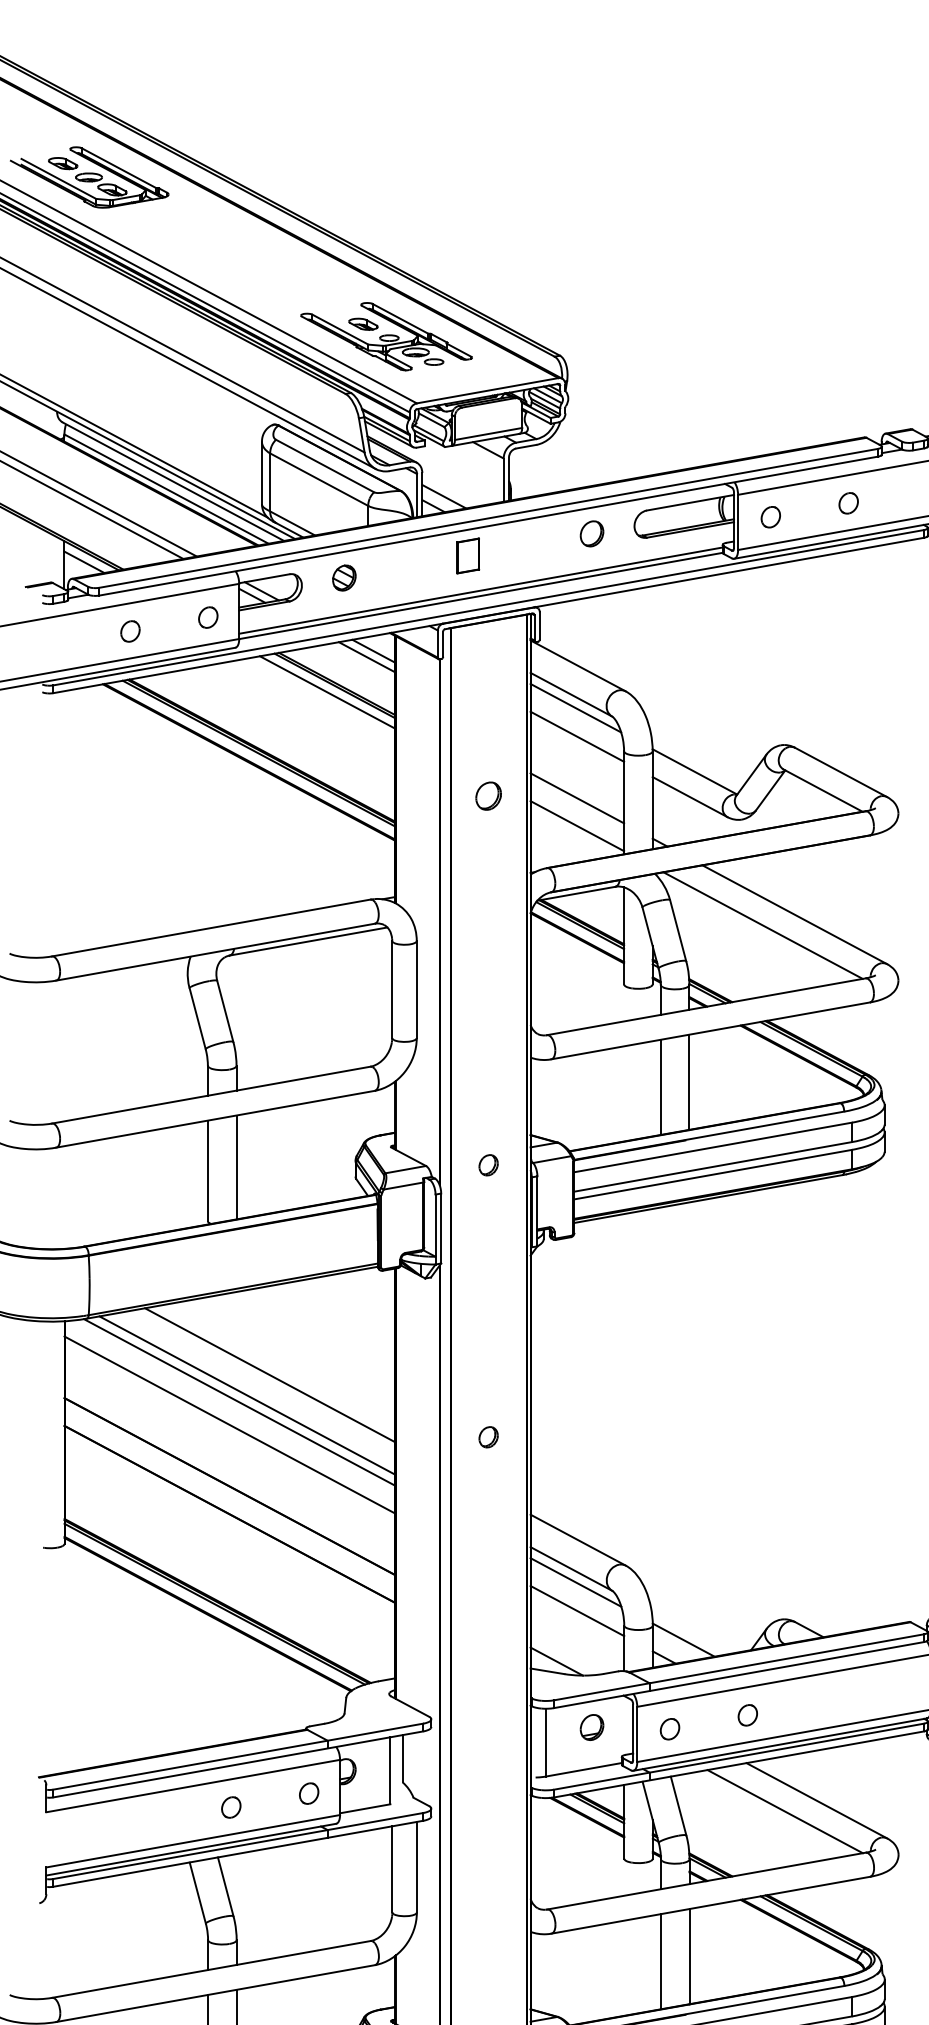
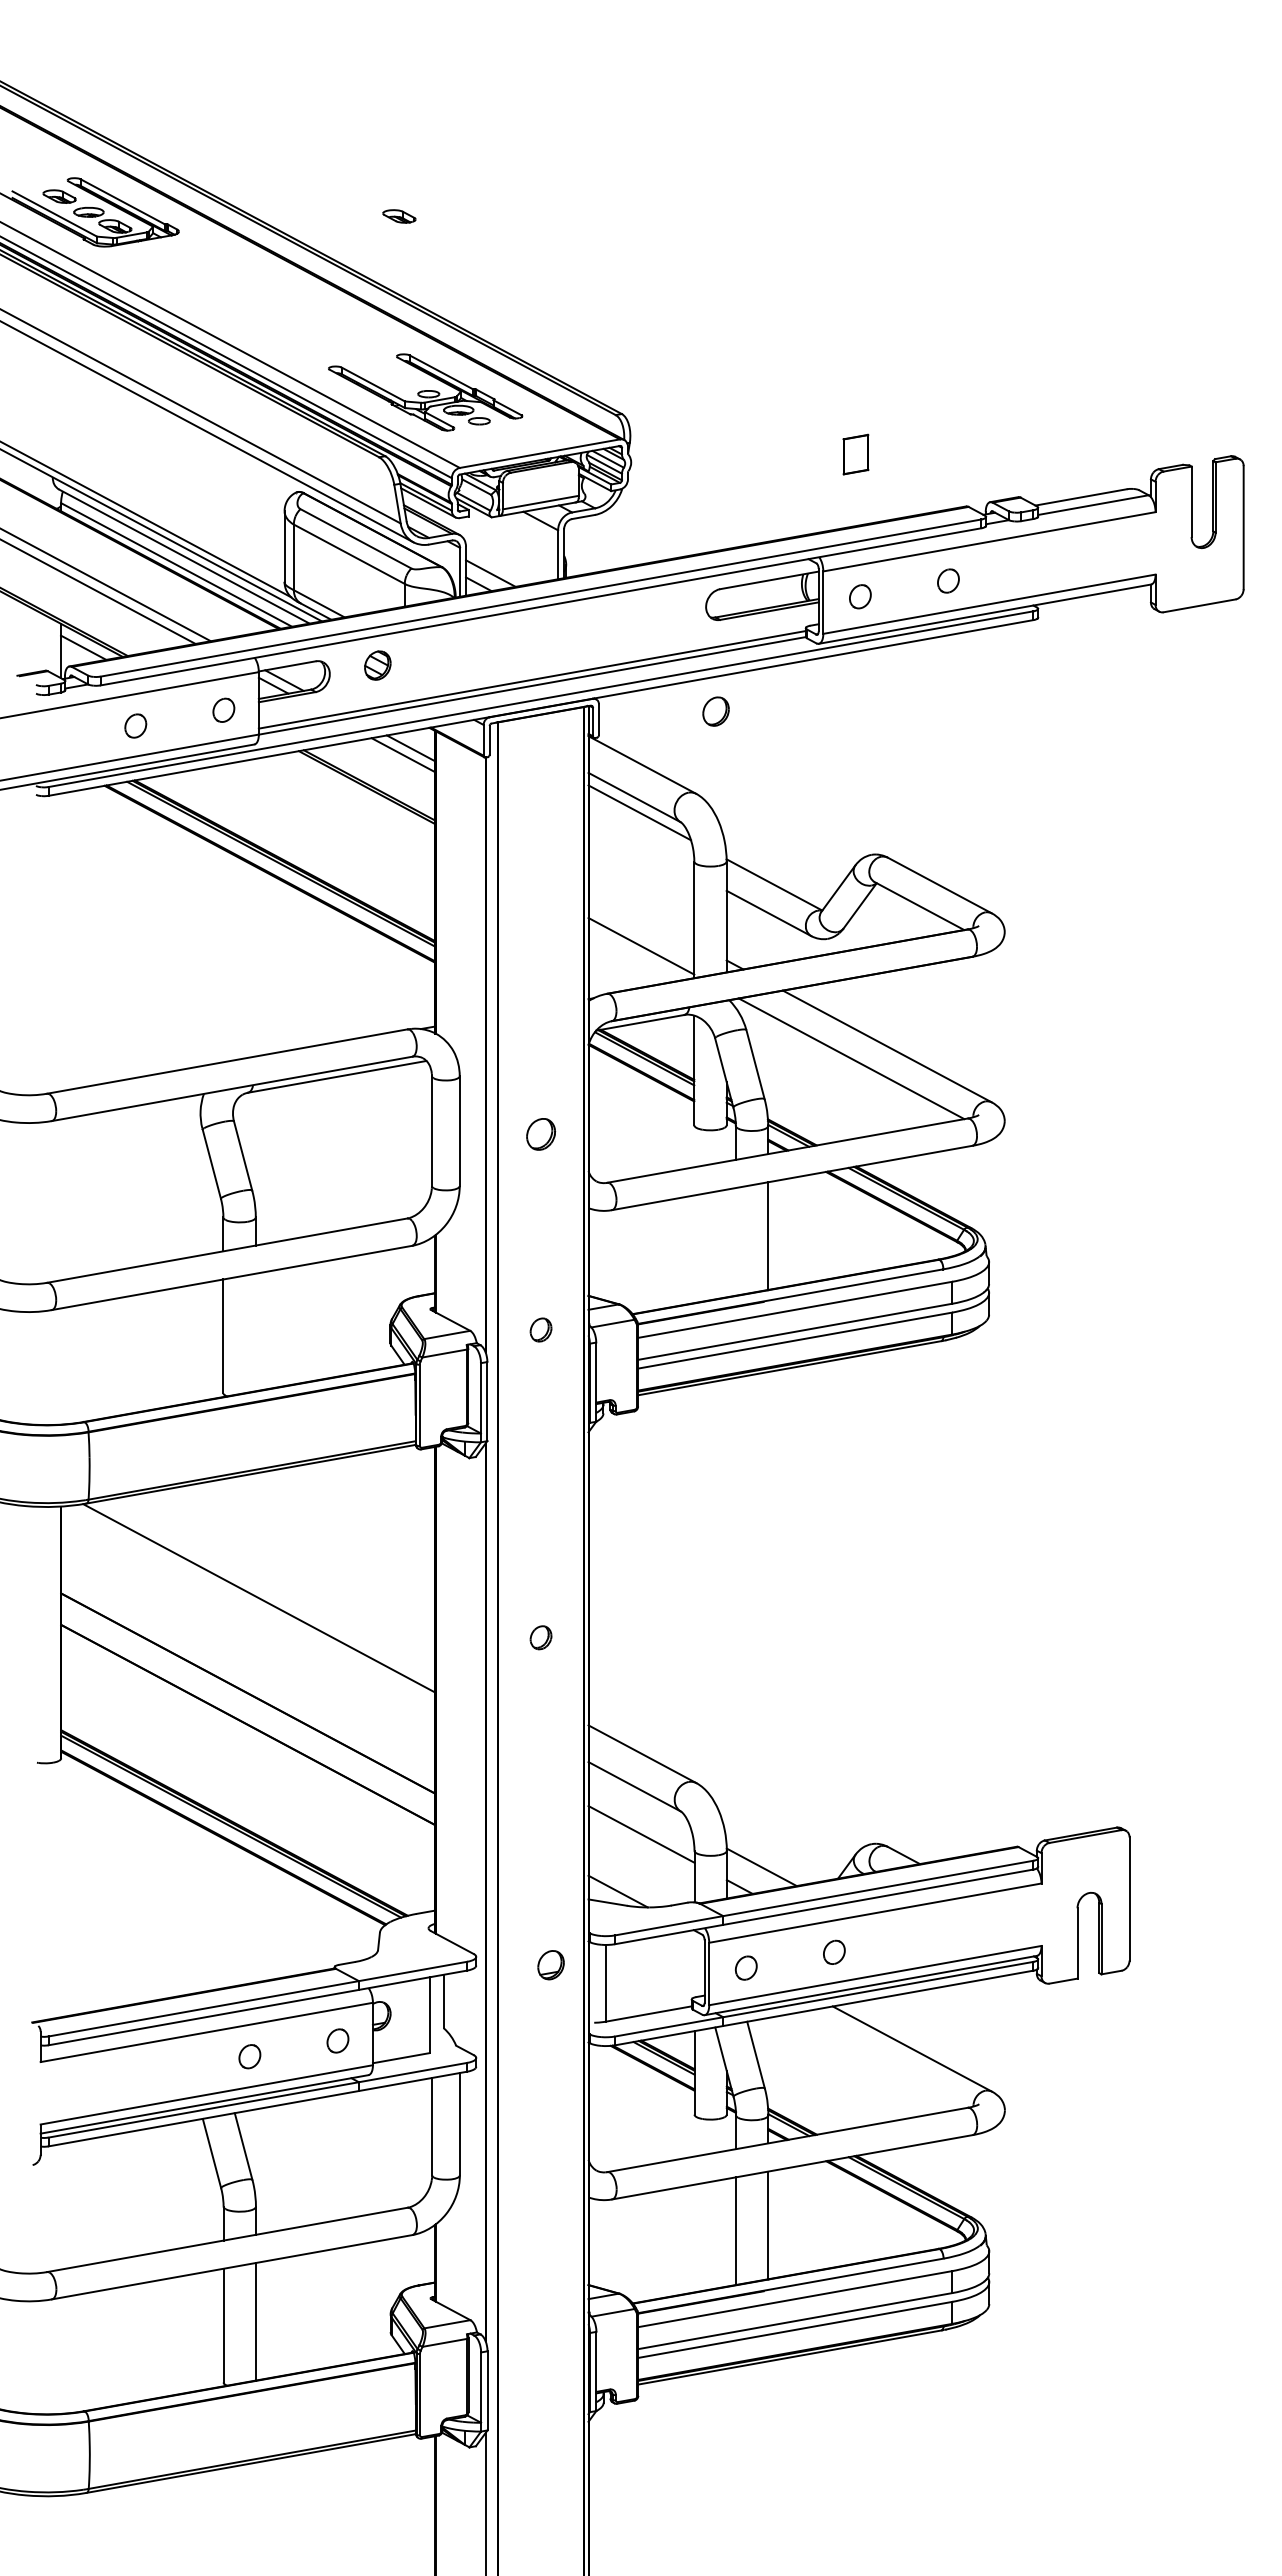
part: (363, 324) -> (399, 216), moved
part: (591, 533) -> (715, 711), moved
part: (467, 555) -> (855, 454), moved
line: (327, 691) -> (358, 794), removed
line: (577, 736) -> (641, 844), removed
part: (489, 796) -> (541, 1134), moved
line: (577, 798) -> (641, 914), removed
line: (660, 1087) -> (735, 1241), removed
line: (236, 1167) -> (255, 1332), removed
line: (269, 1375) -> (293, 1567), removed
line: (246, 1395) -> (267, 1590), removed
line: (229, 1424) -> (247, 1623), removed
line: (575, 1581) -> (639, 1801), removed
part: (591, 1727) -> (550, 1965), moved
line: (785, 1811) -> (876, 2061), removed

